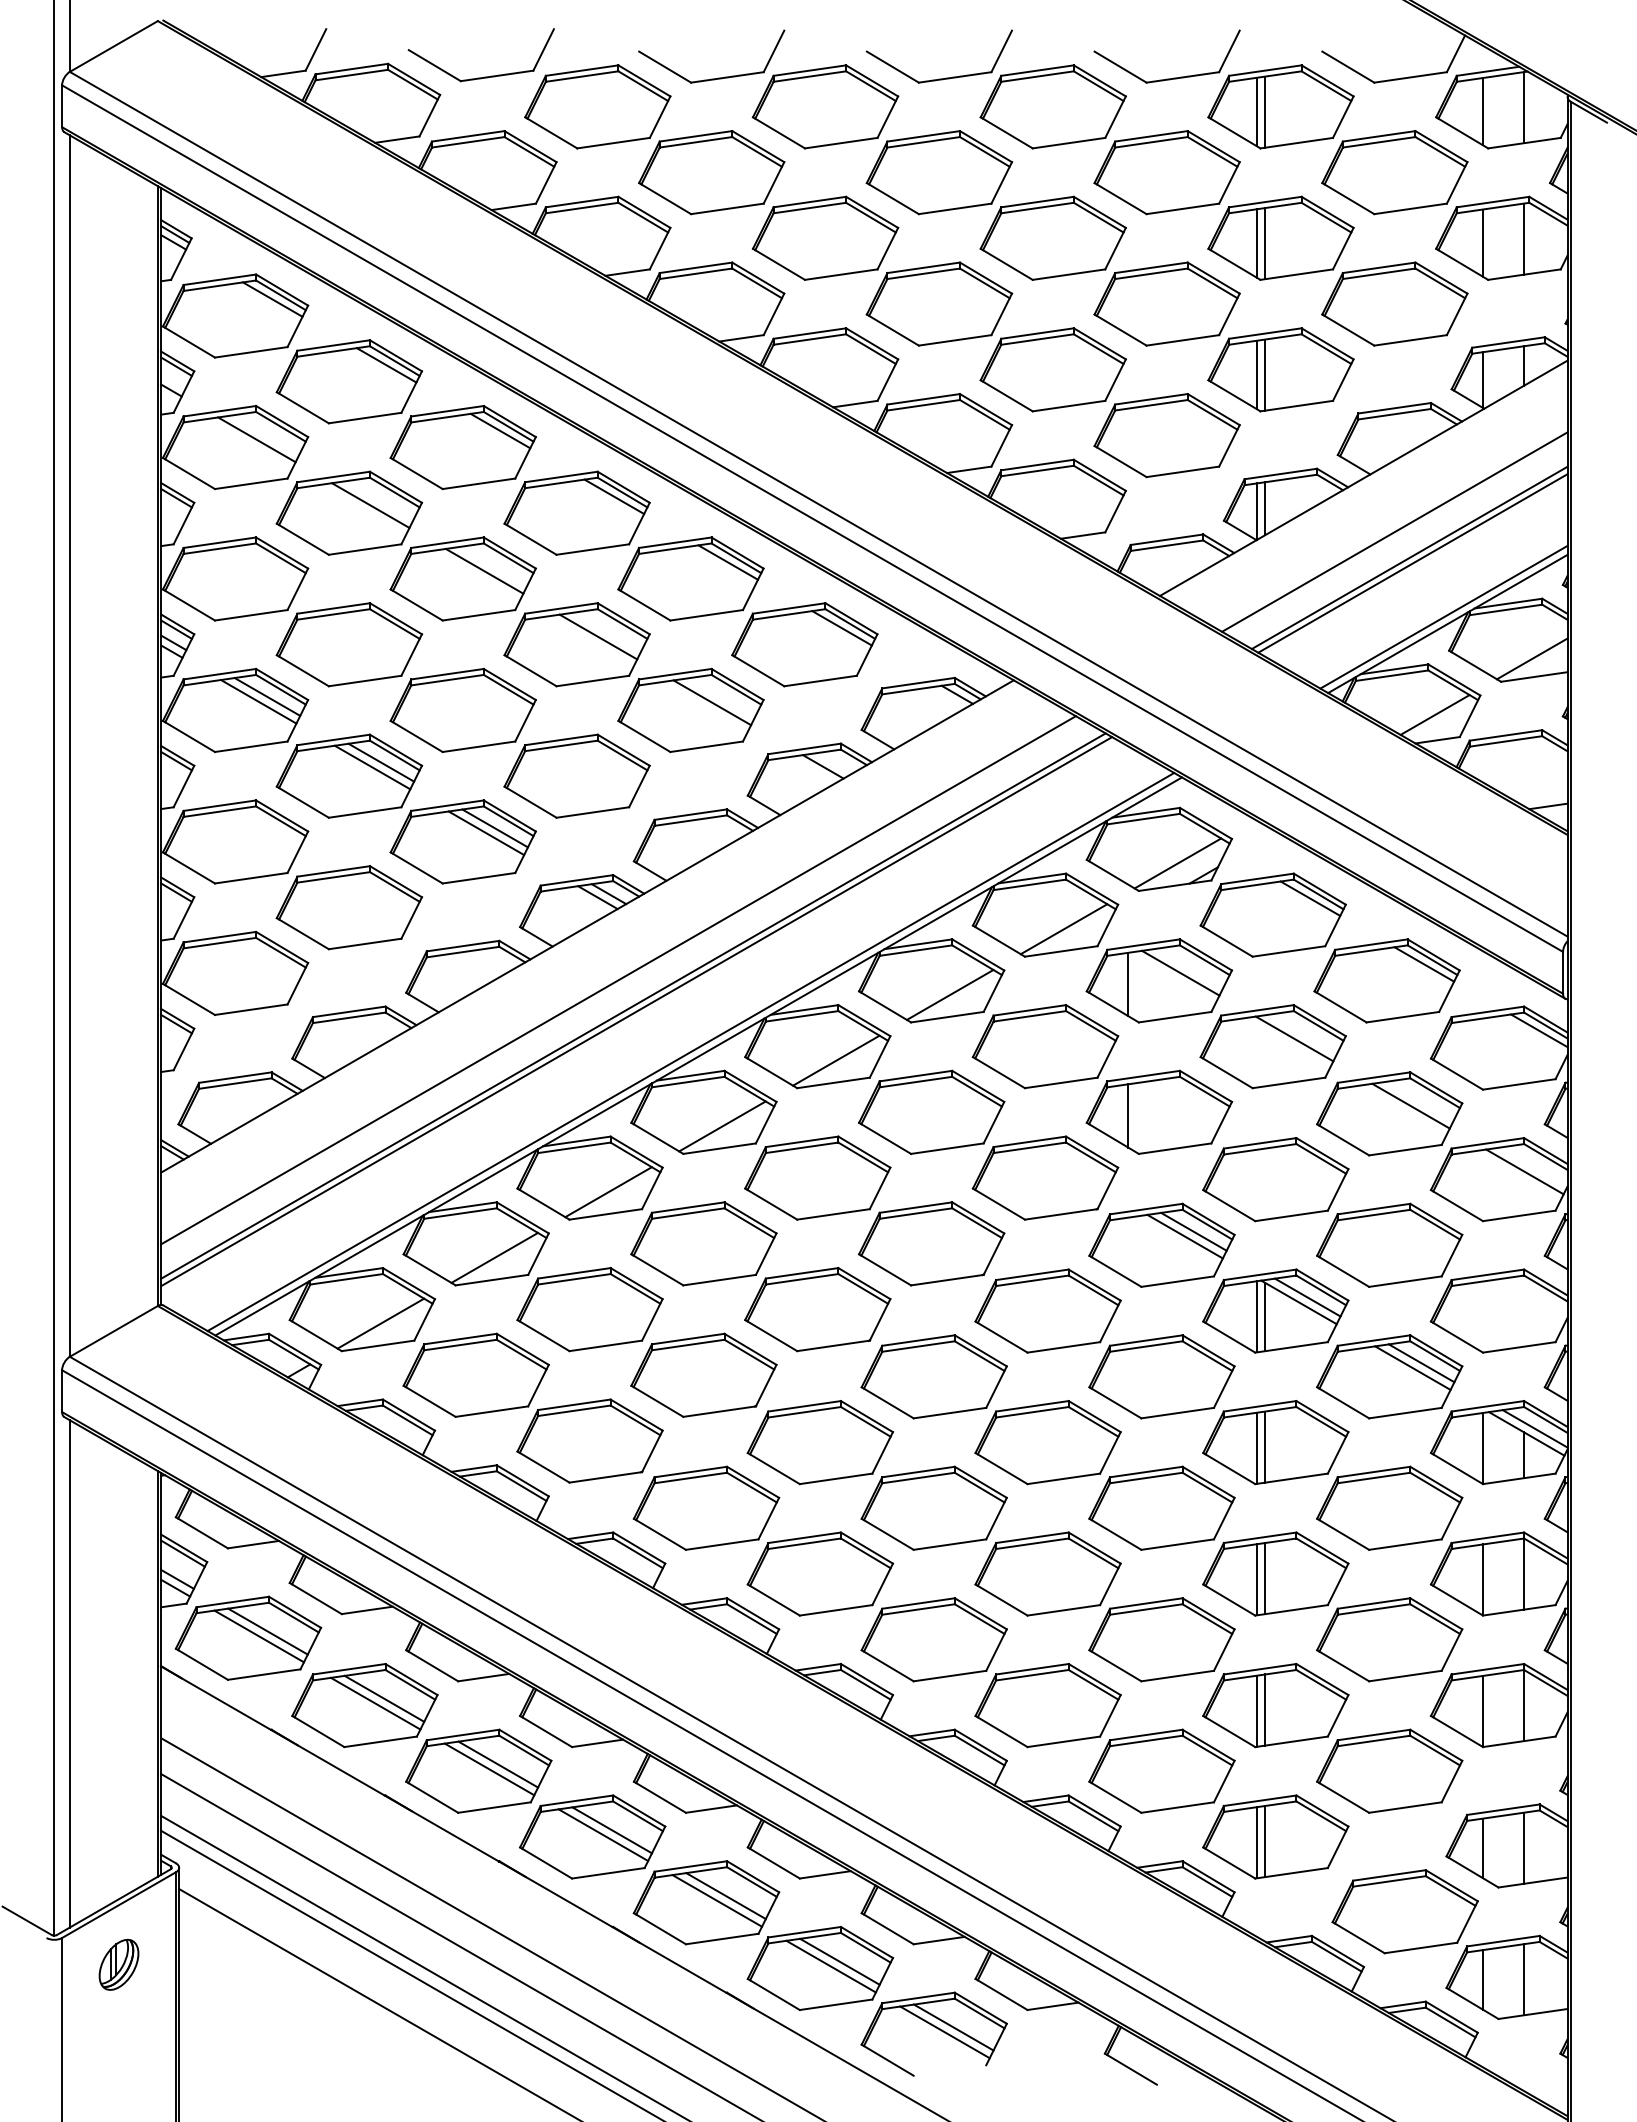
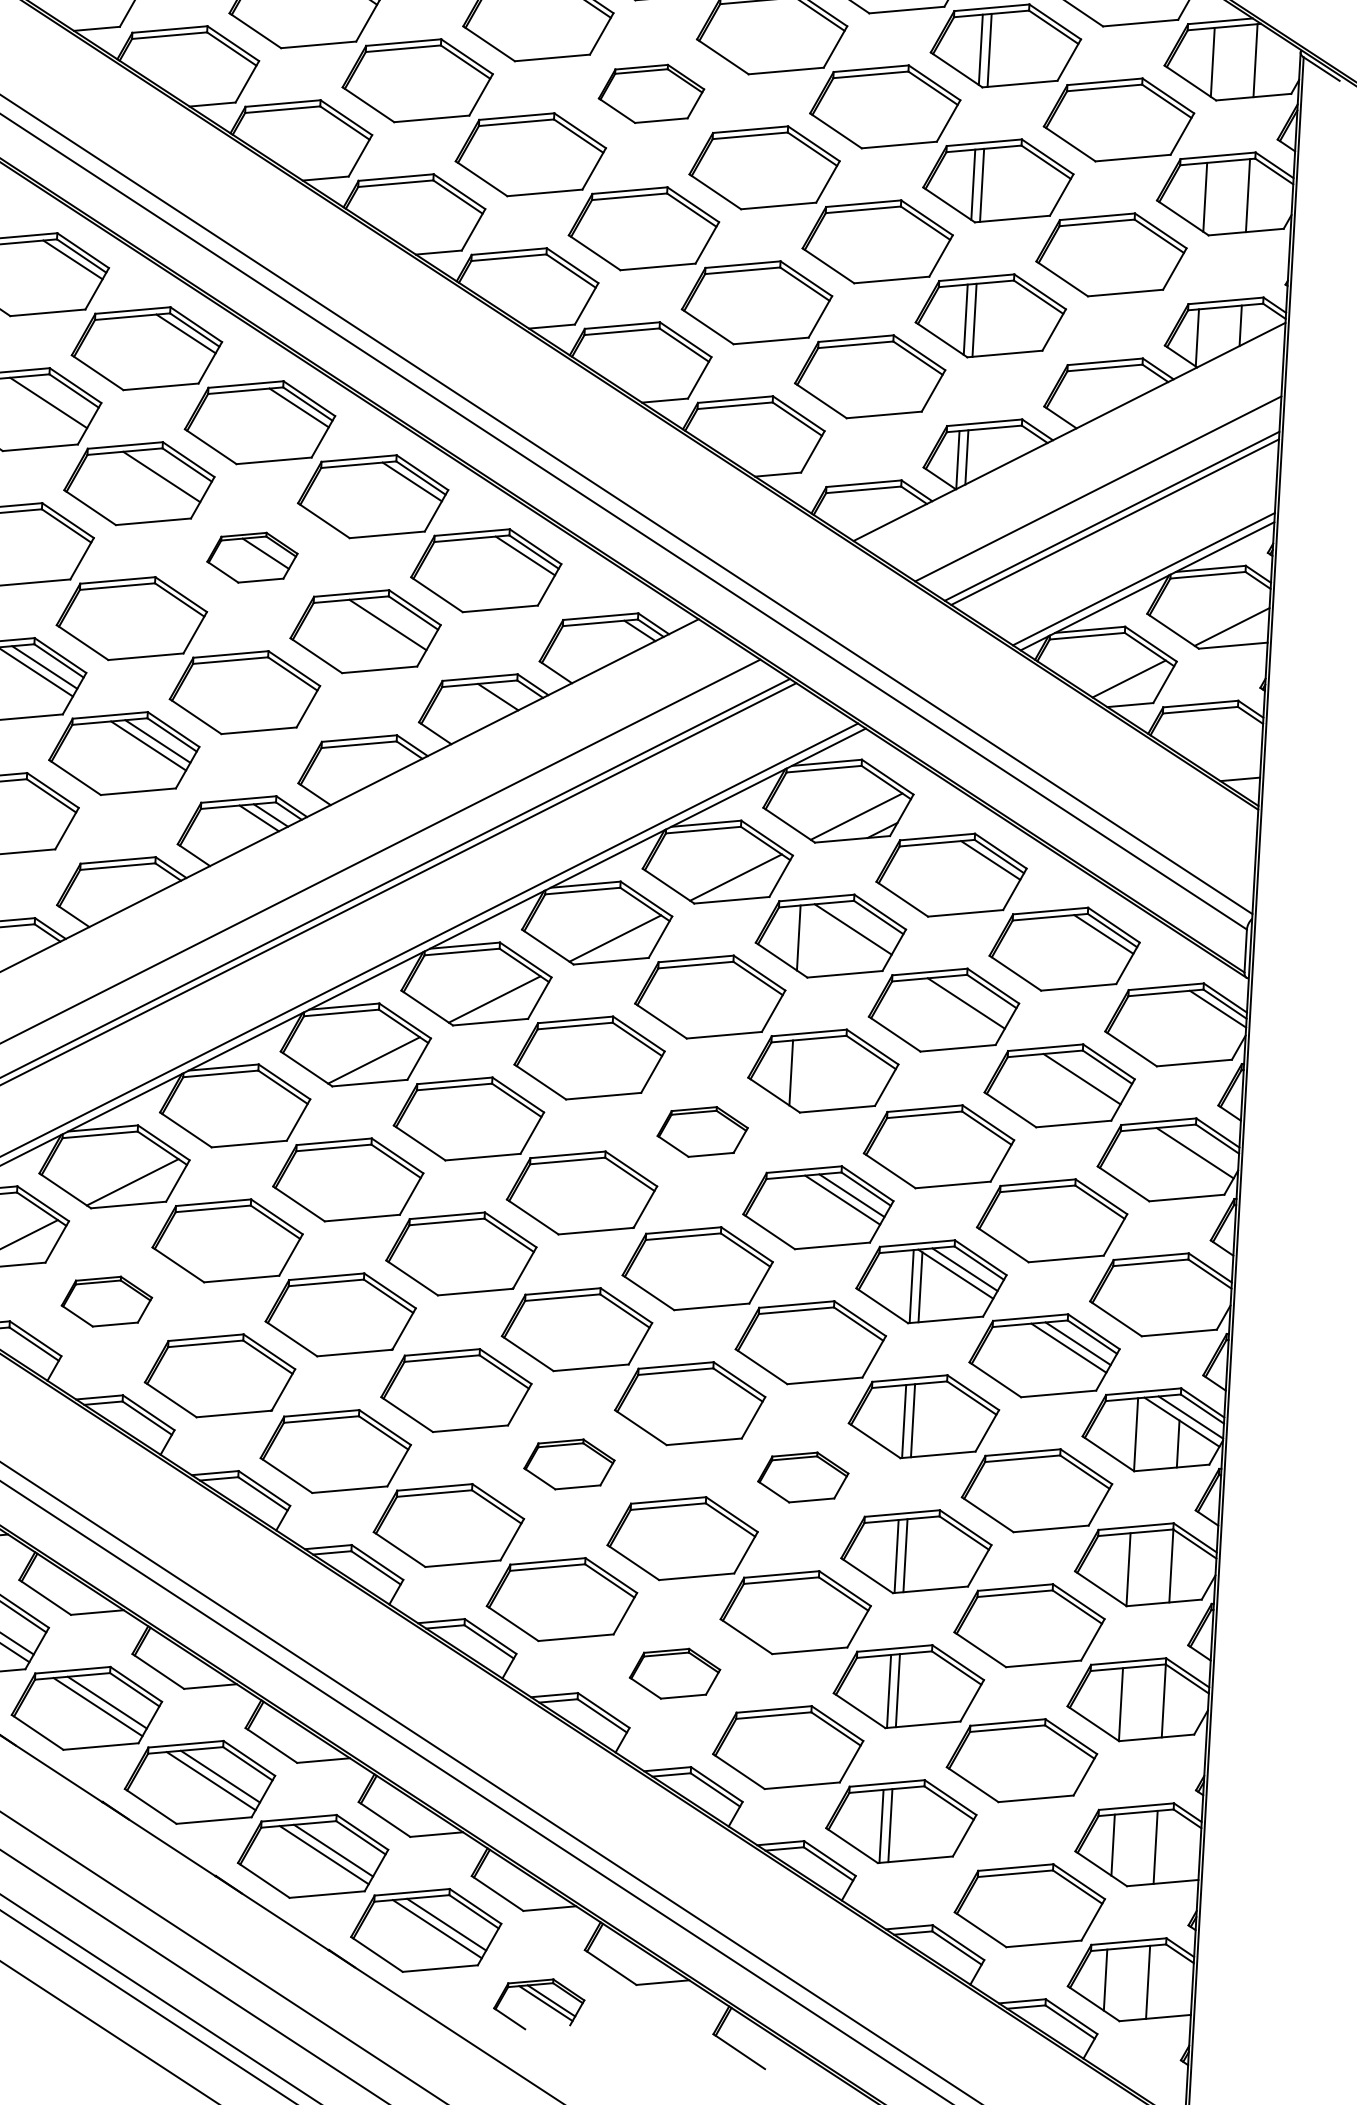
part: (939, 172) -> (651, 93), size x0.7
part: (576, 644) -> (251, 557), size x0.6
part: (1045, 1177) -> (702, 1131), size x0.6
line: (608, 1192) -> (253, 1121), removed
part: (475, 1374) -> (106, 1300), size x0.6
part: (933, 1507) -> (568, 1463), size x0.6
part: (1161, 1507) -> (802, 1476), size x0.6
part: (1047, 1705) -> (674, 1673), size x0.6
part: (933, 2033) -> (538, 2003), size x0.6

